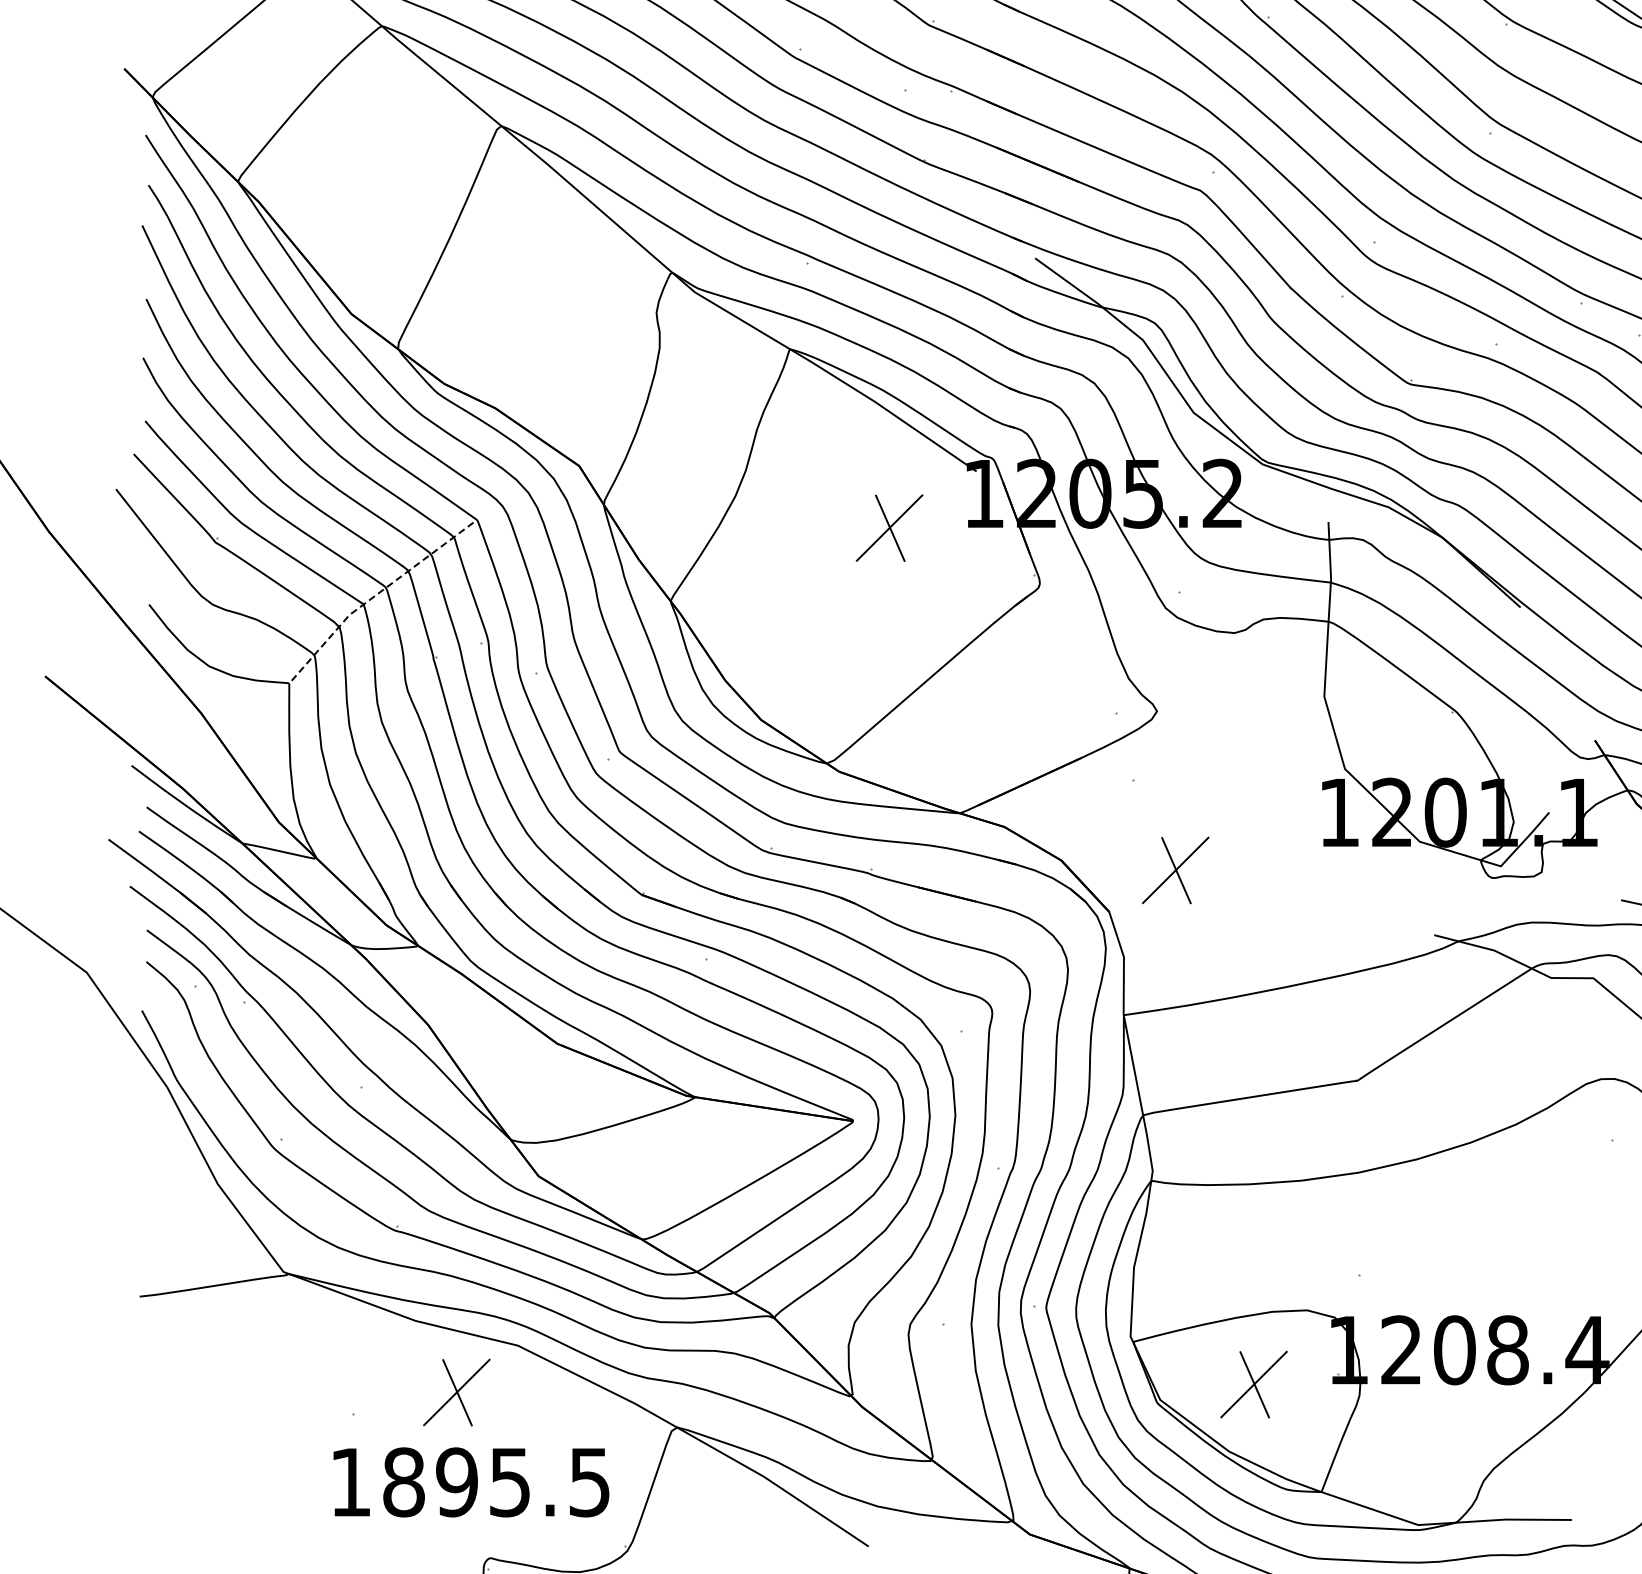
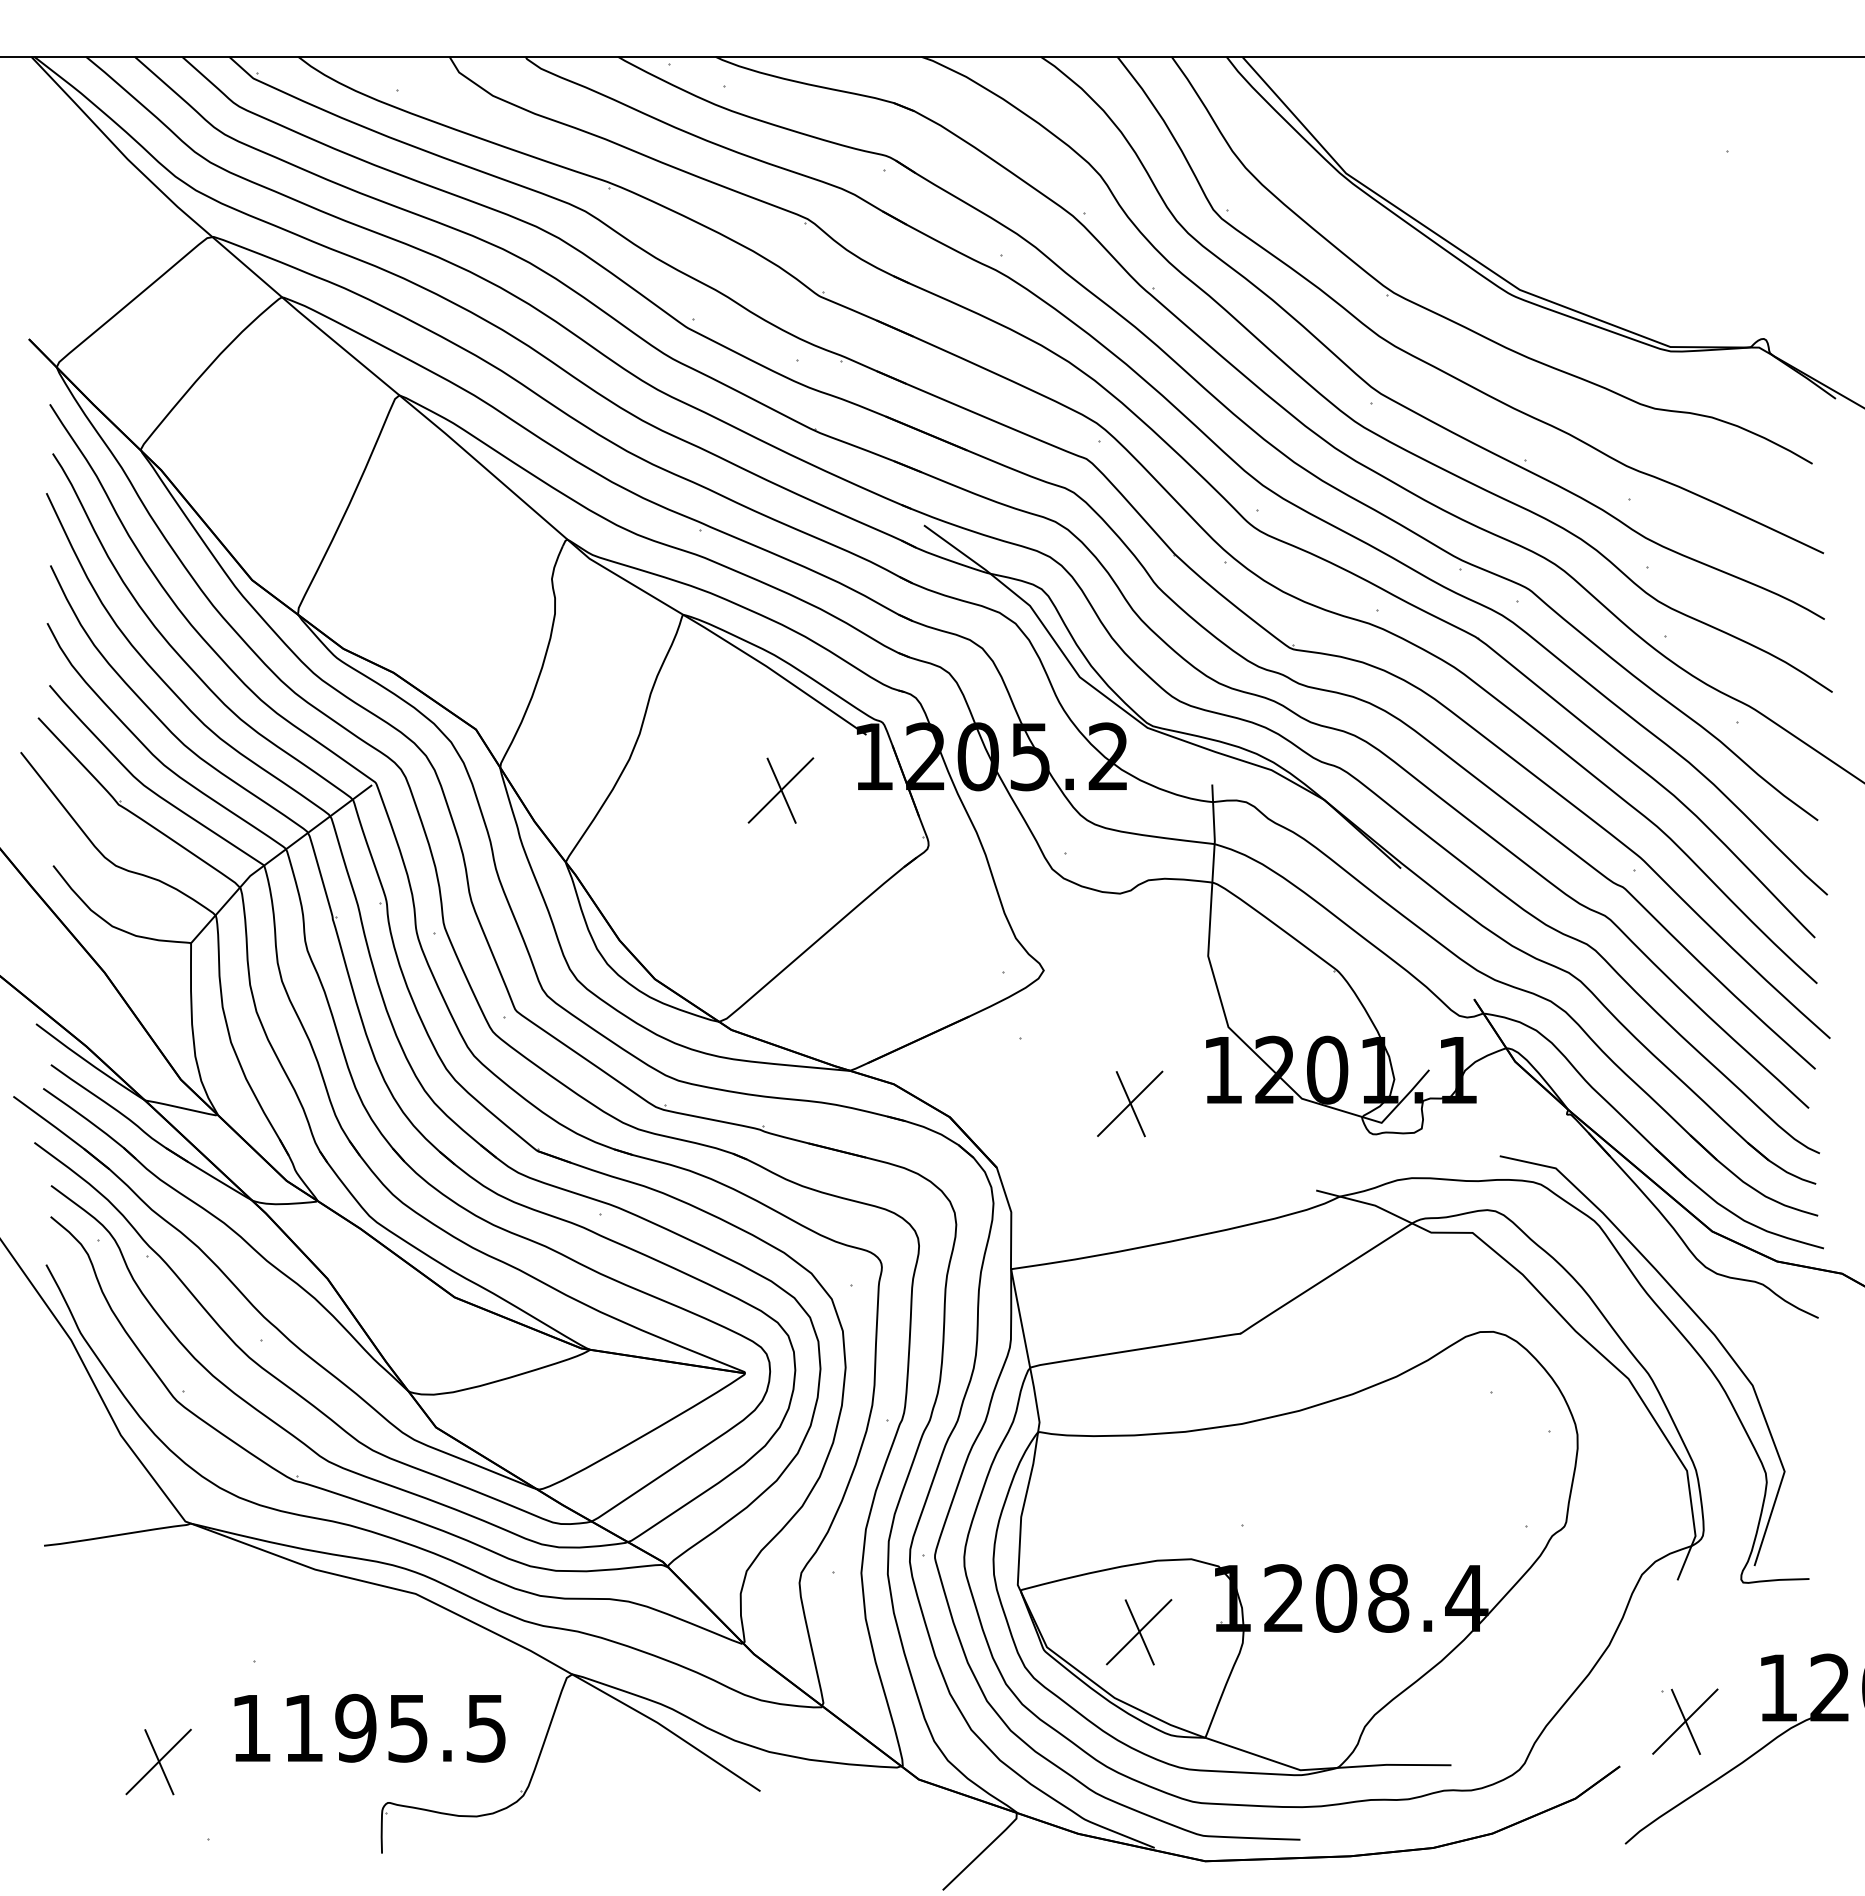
line: (374, 597) -> (274, 858), dashed -> solid
part: (1176, 869) -> (1130, 1103), moved
part: (456, 1392) -> (158, 1761), moved
text: (403, 1481) -> (303, 1727), 1895.5 -> 1195.5

